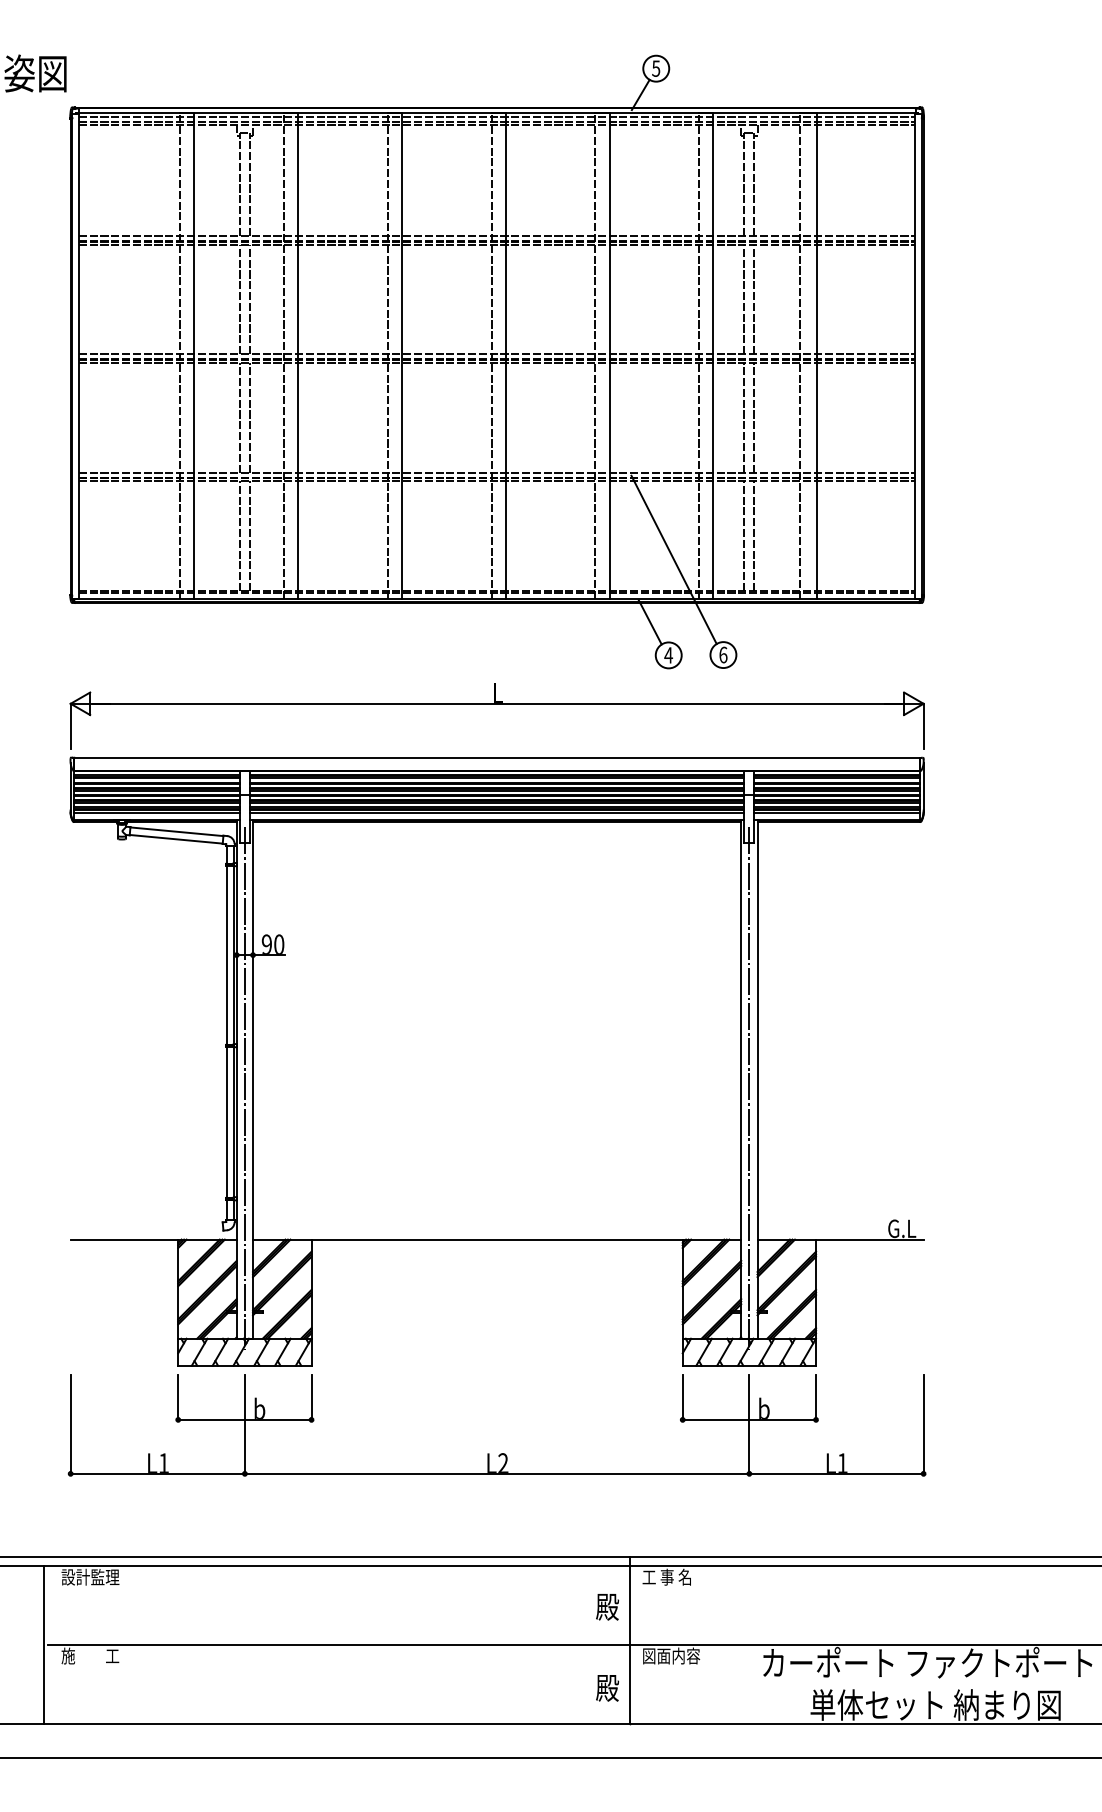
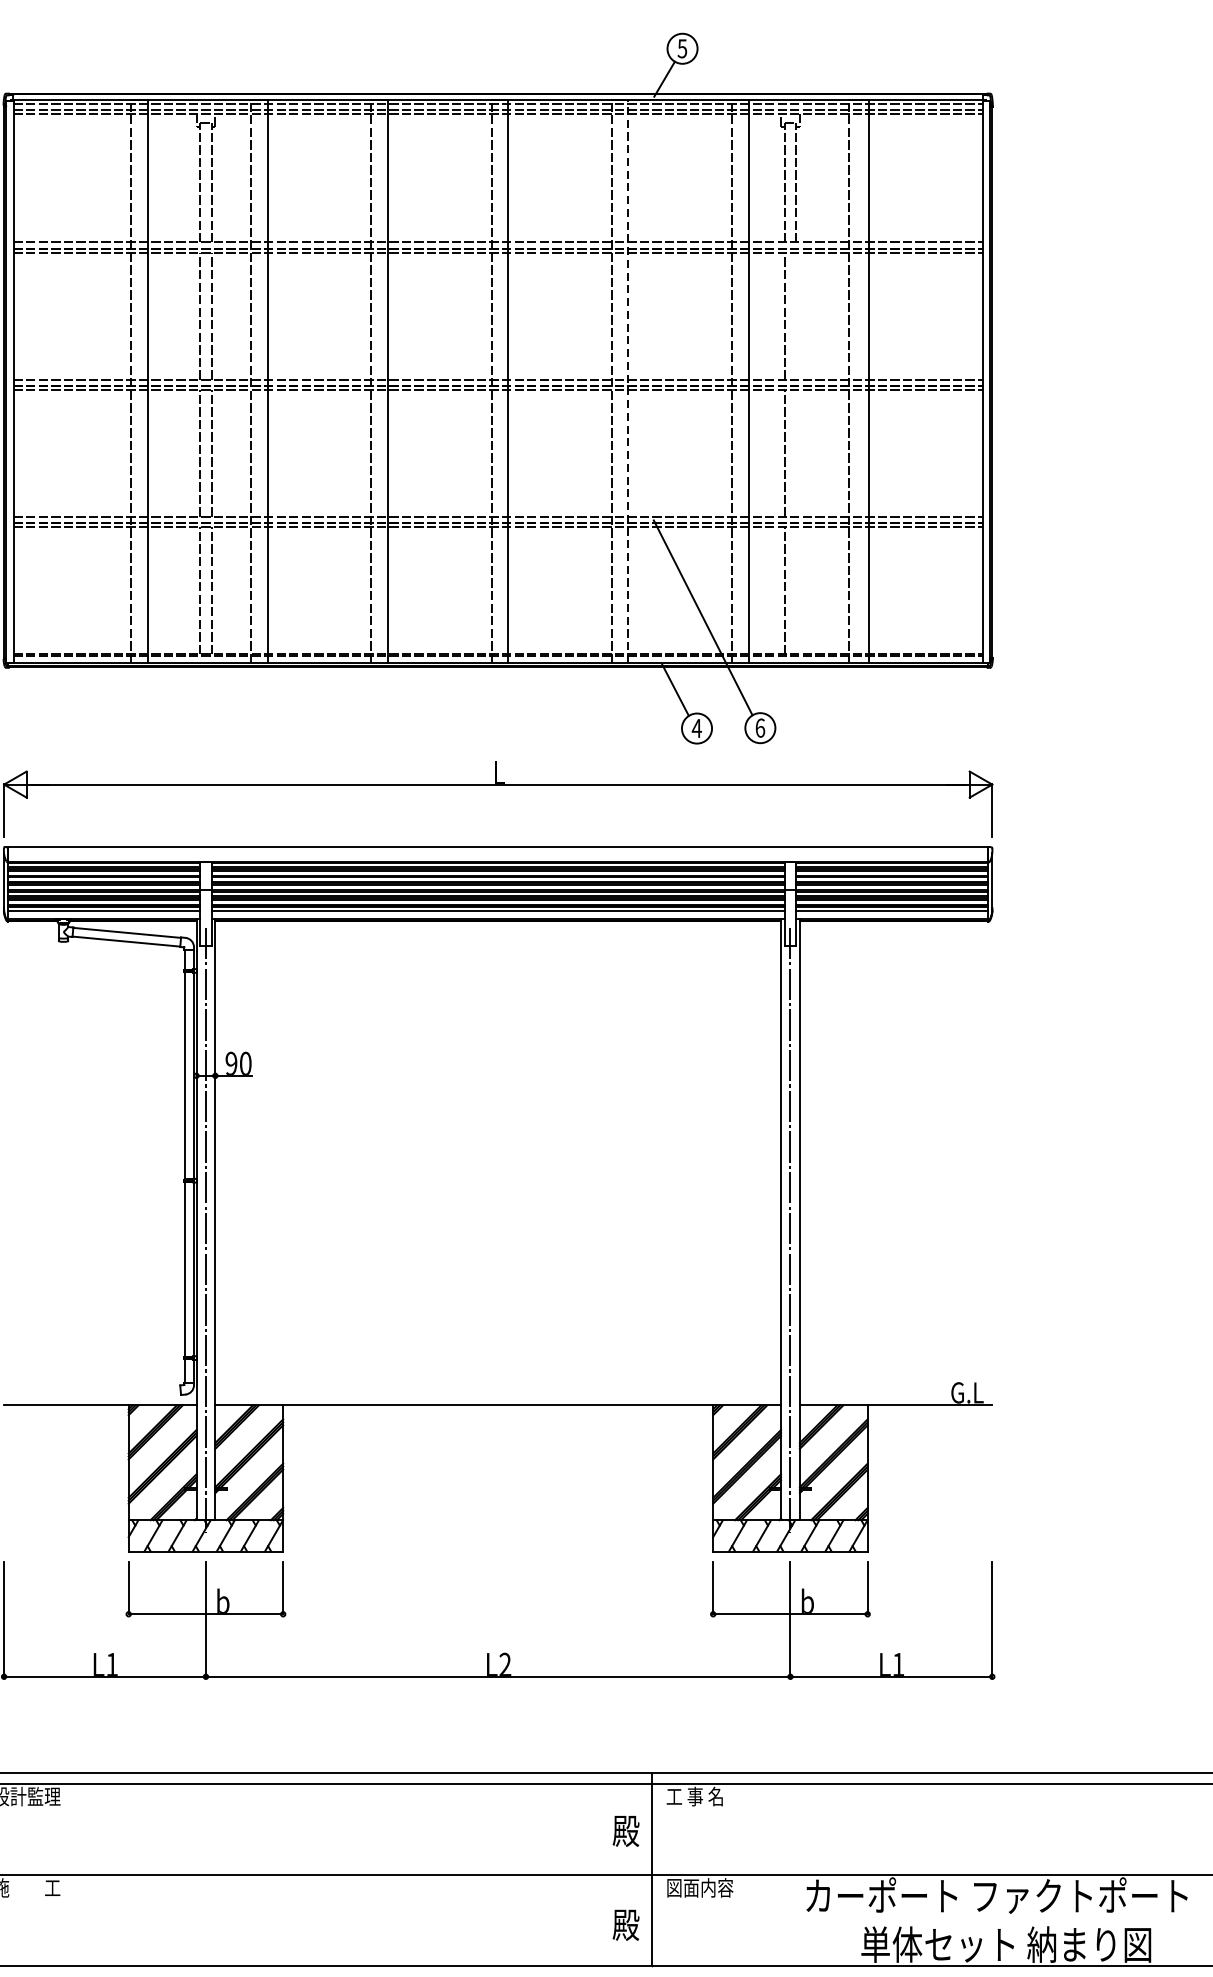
line: (754, 299) -> (796, 316), removed
line: (609, 355) -> (628, 381), solid -> dashed
line: (754, 417) -> (796, 452), removed
line: (754, 536) -> (796, 590), removed

